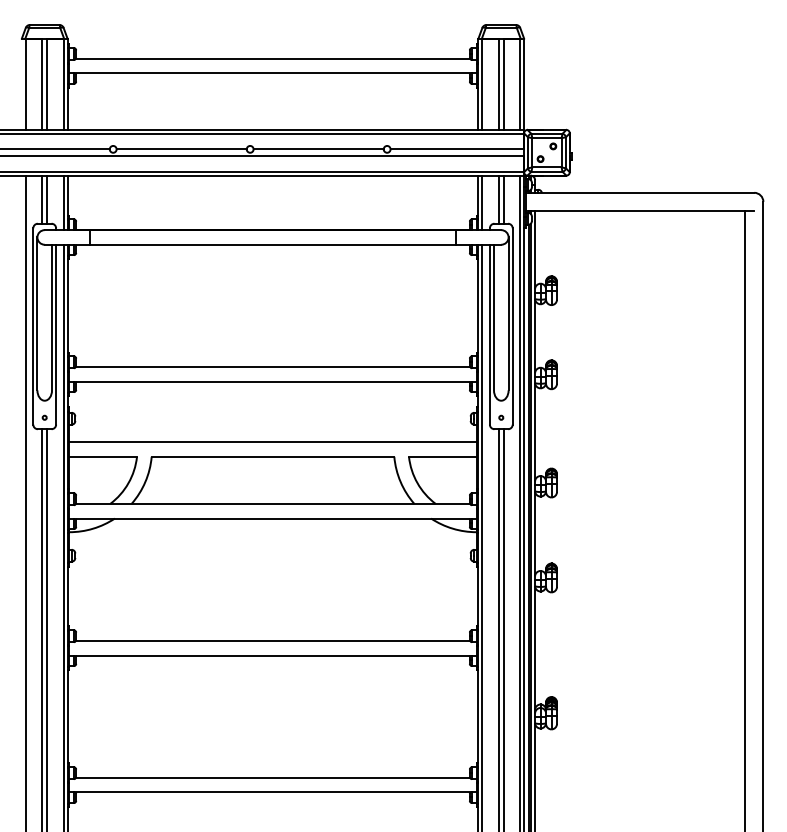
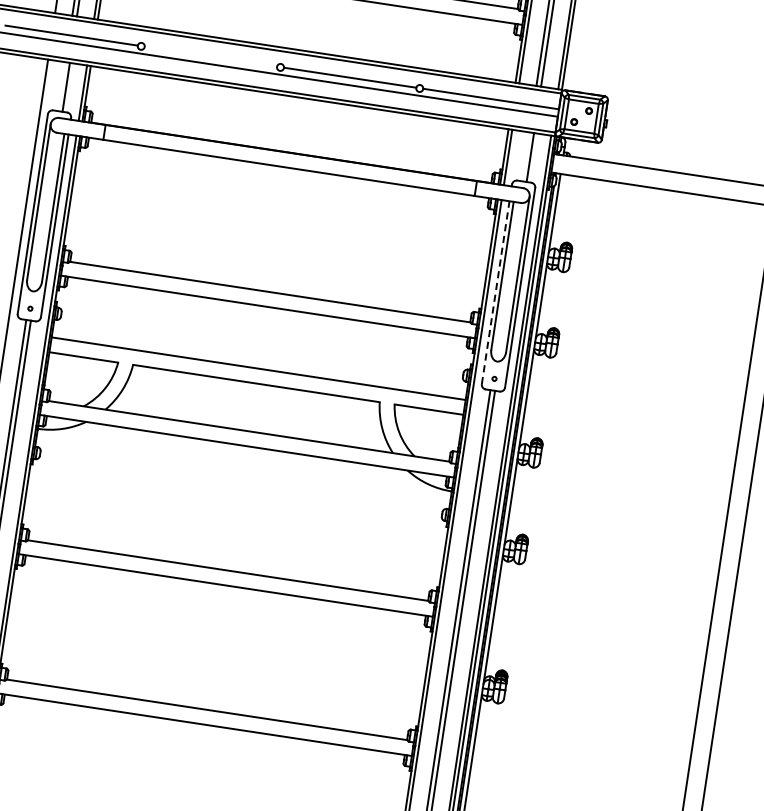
line: (181, 149) -> (210, 57), removed
line: (42, 199) -> (61, 86), removed
line: (499, 199) -> (526, 156), removed
line: (489, 334) -> (495, 292), solid -> dashed

